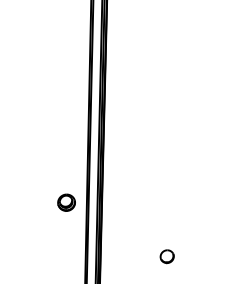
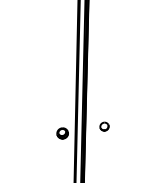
part: (167, 256) -> (104, 126), moved

